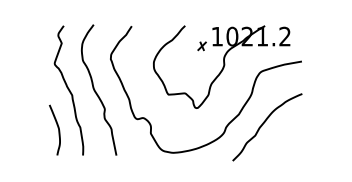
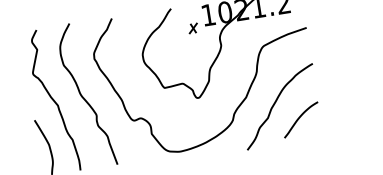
curve: (283, 140) -> (300, 118), added

